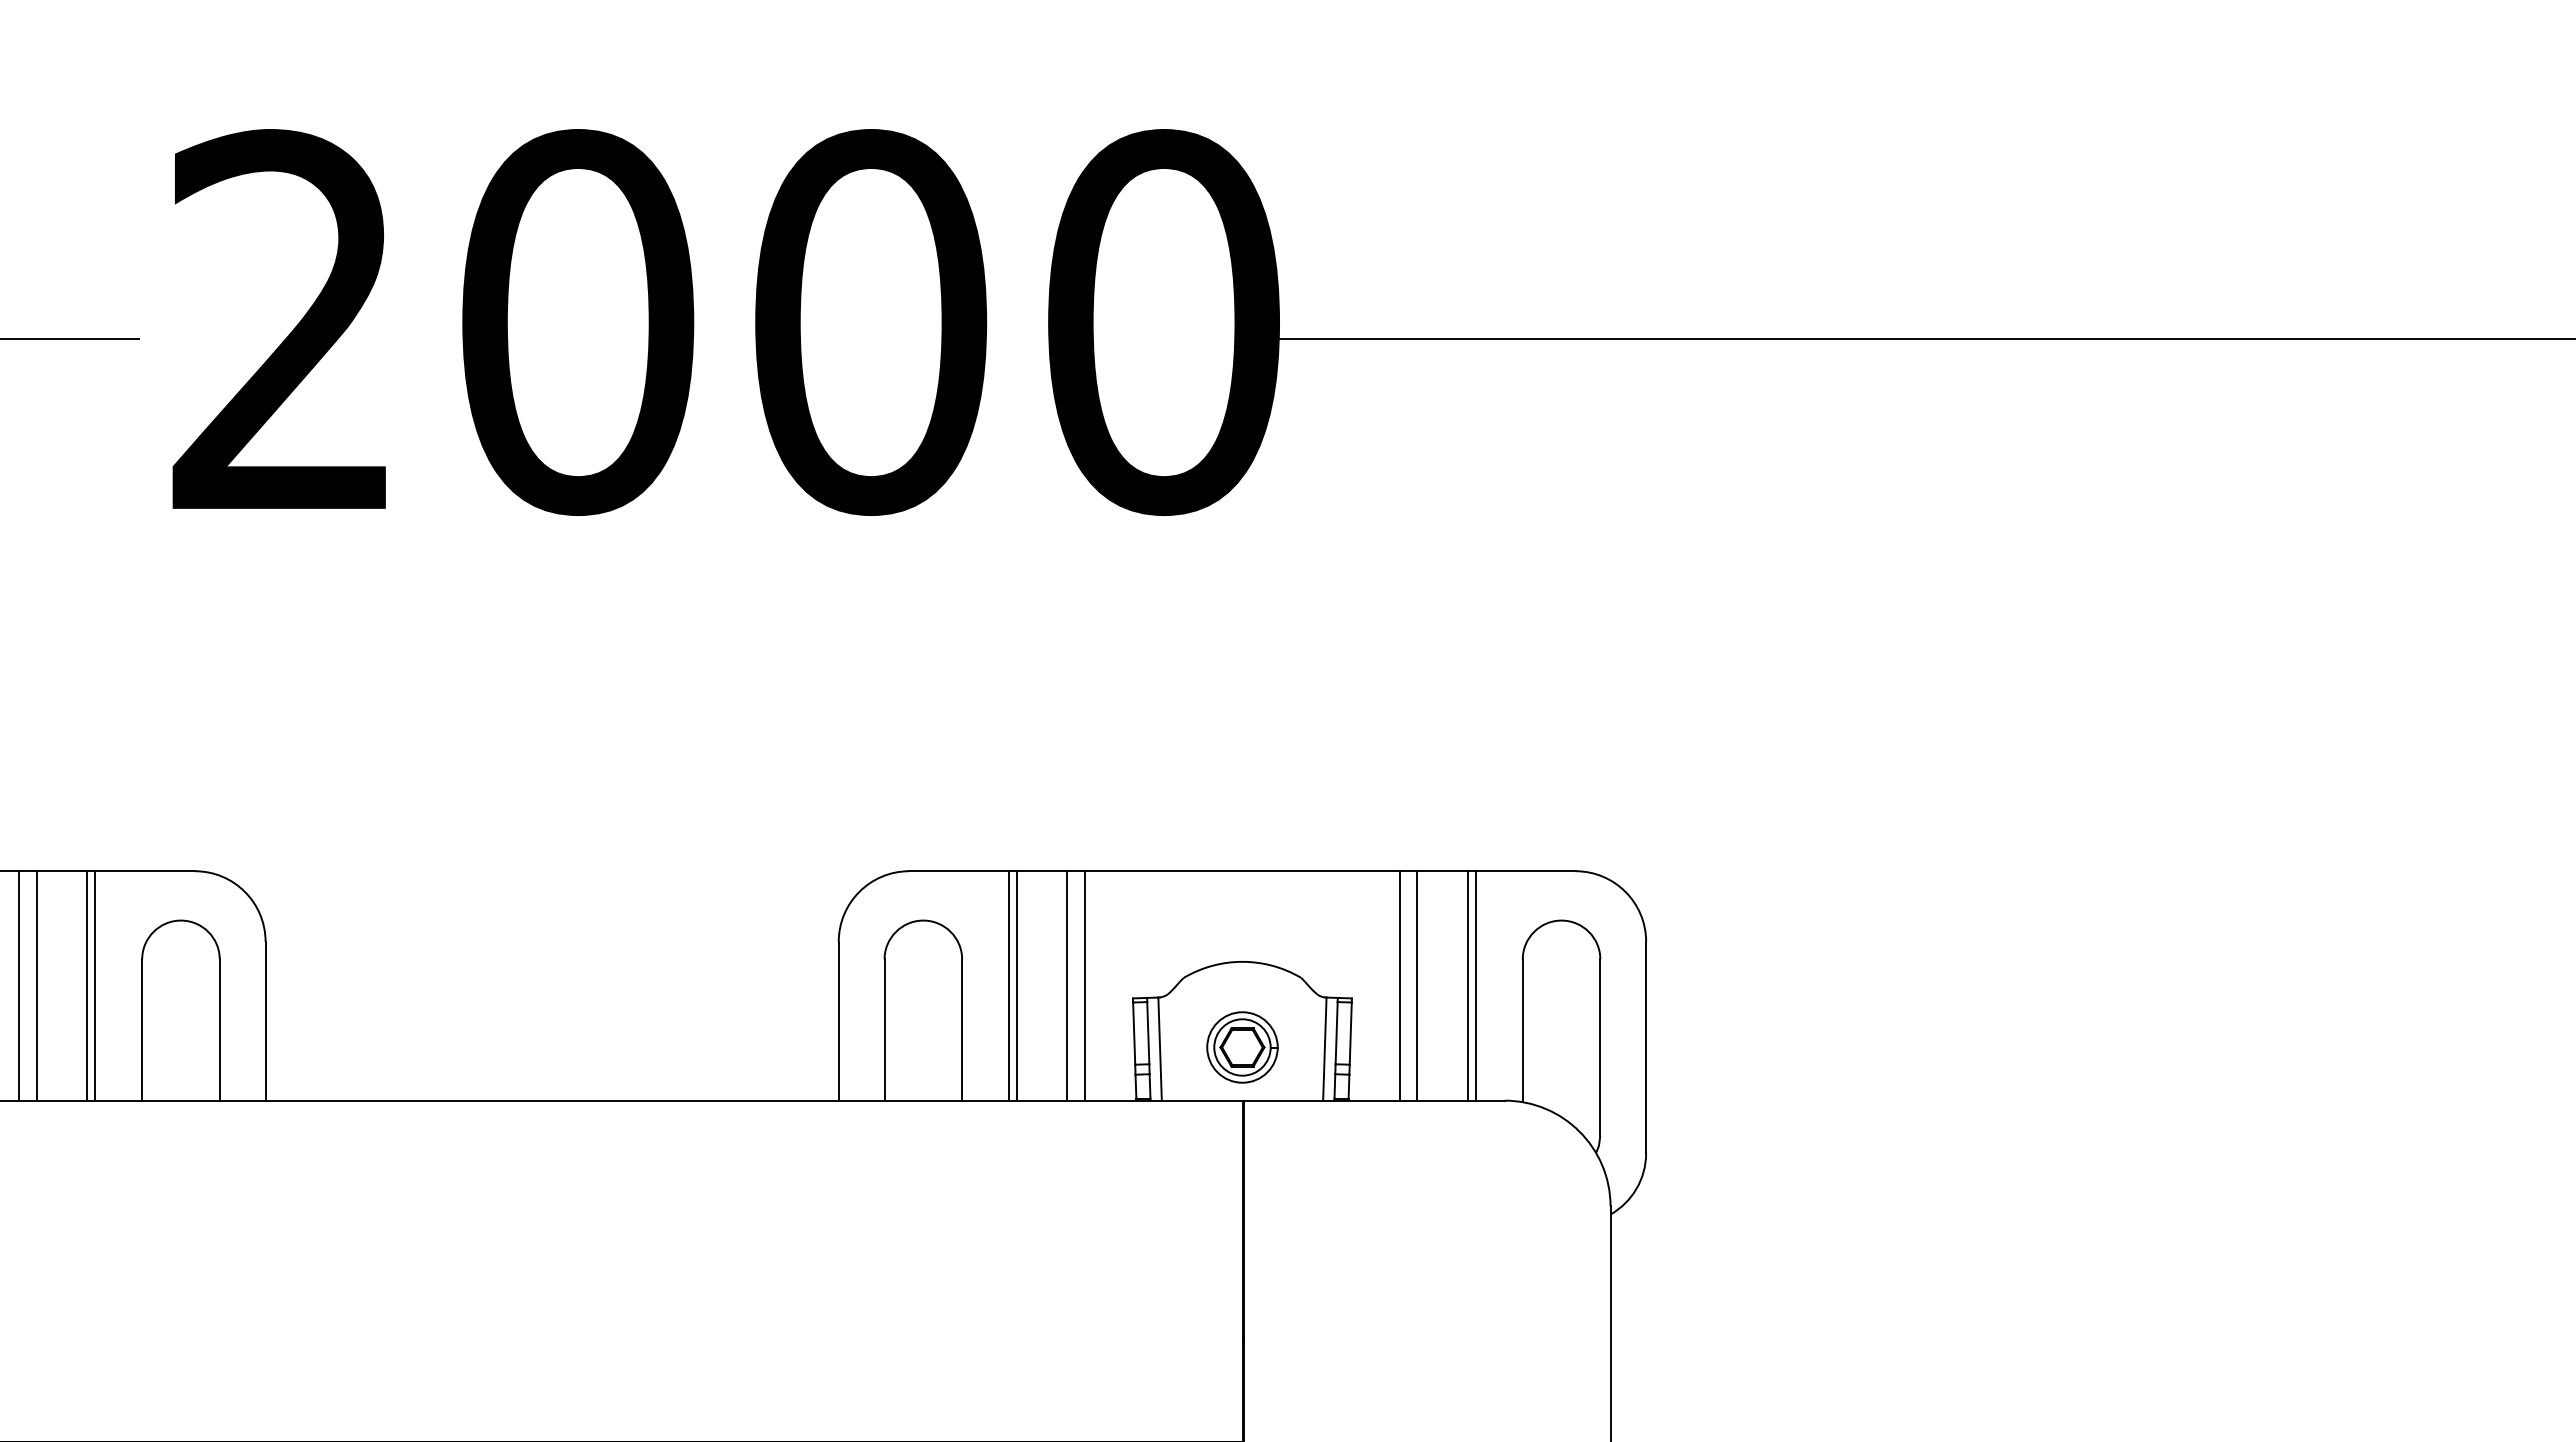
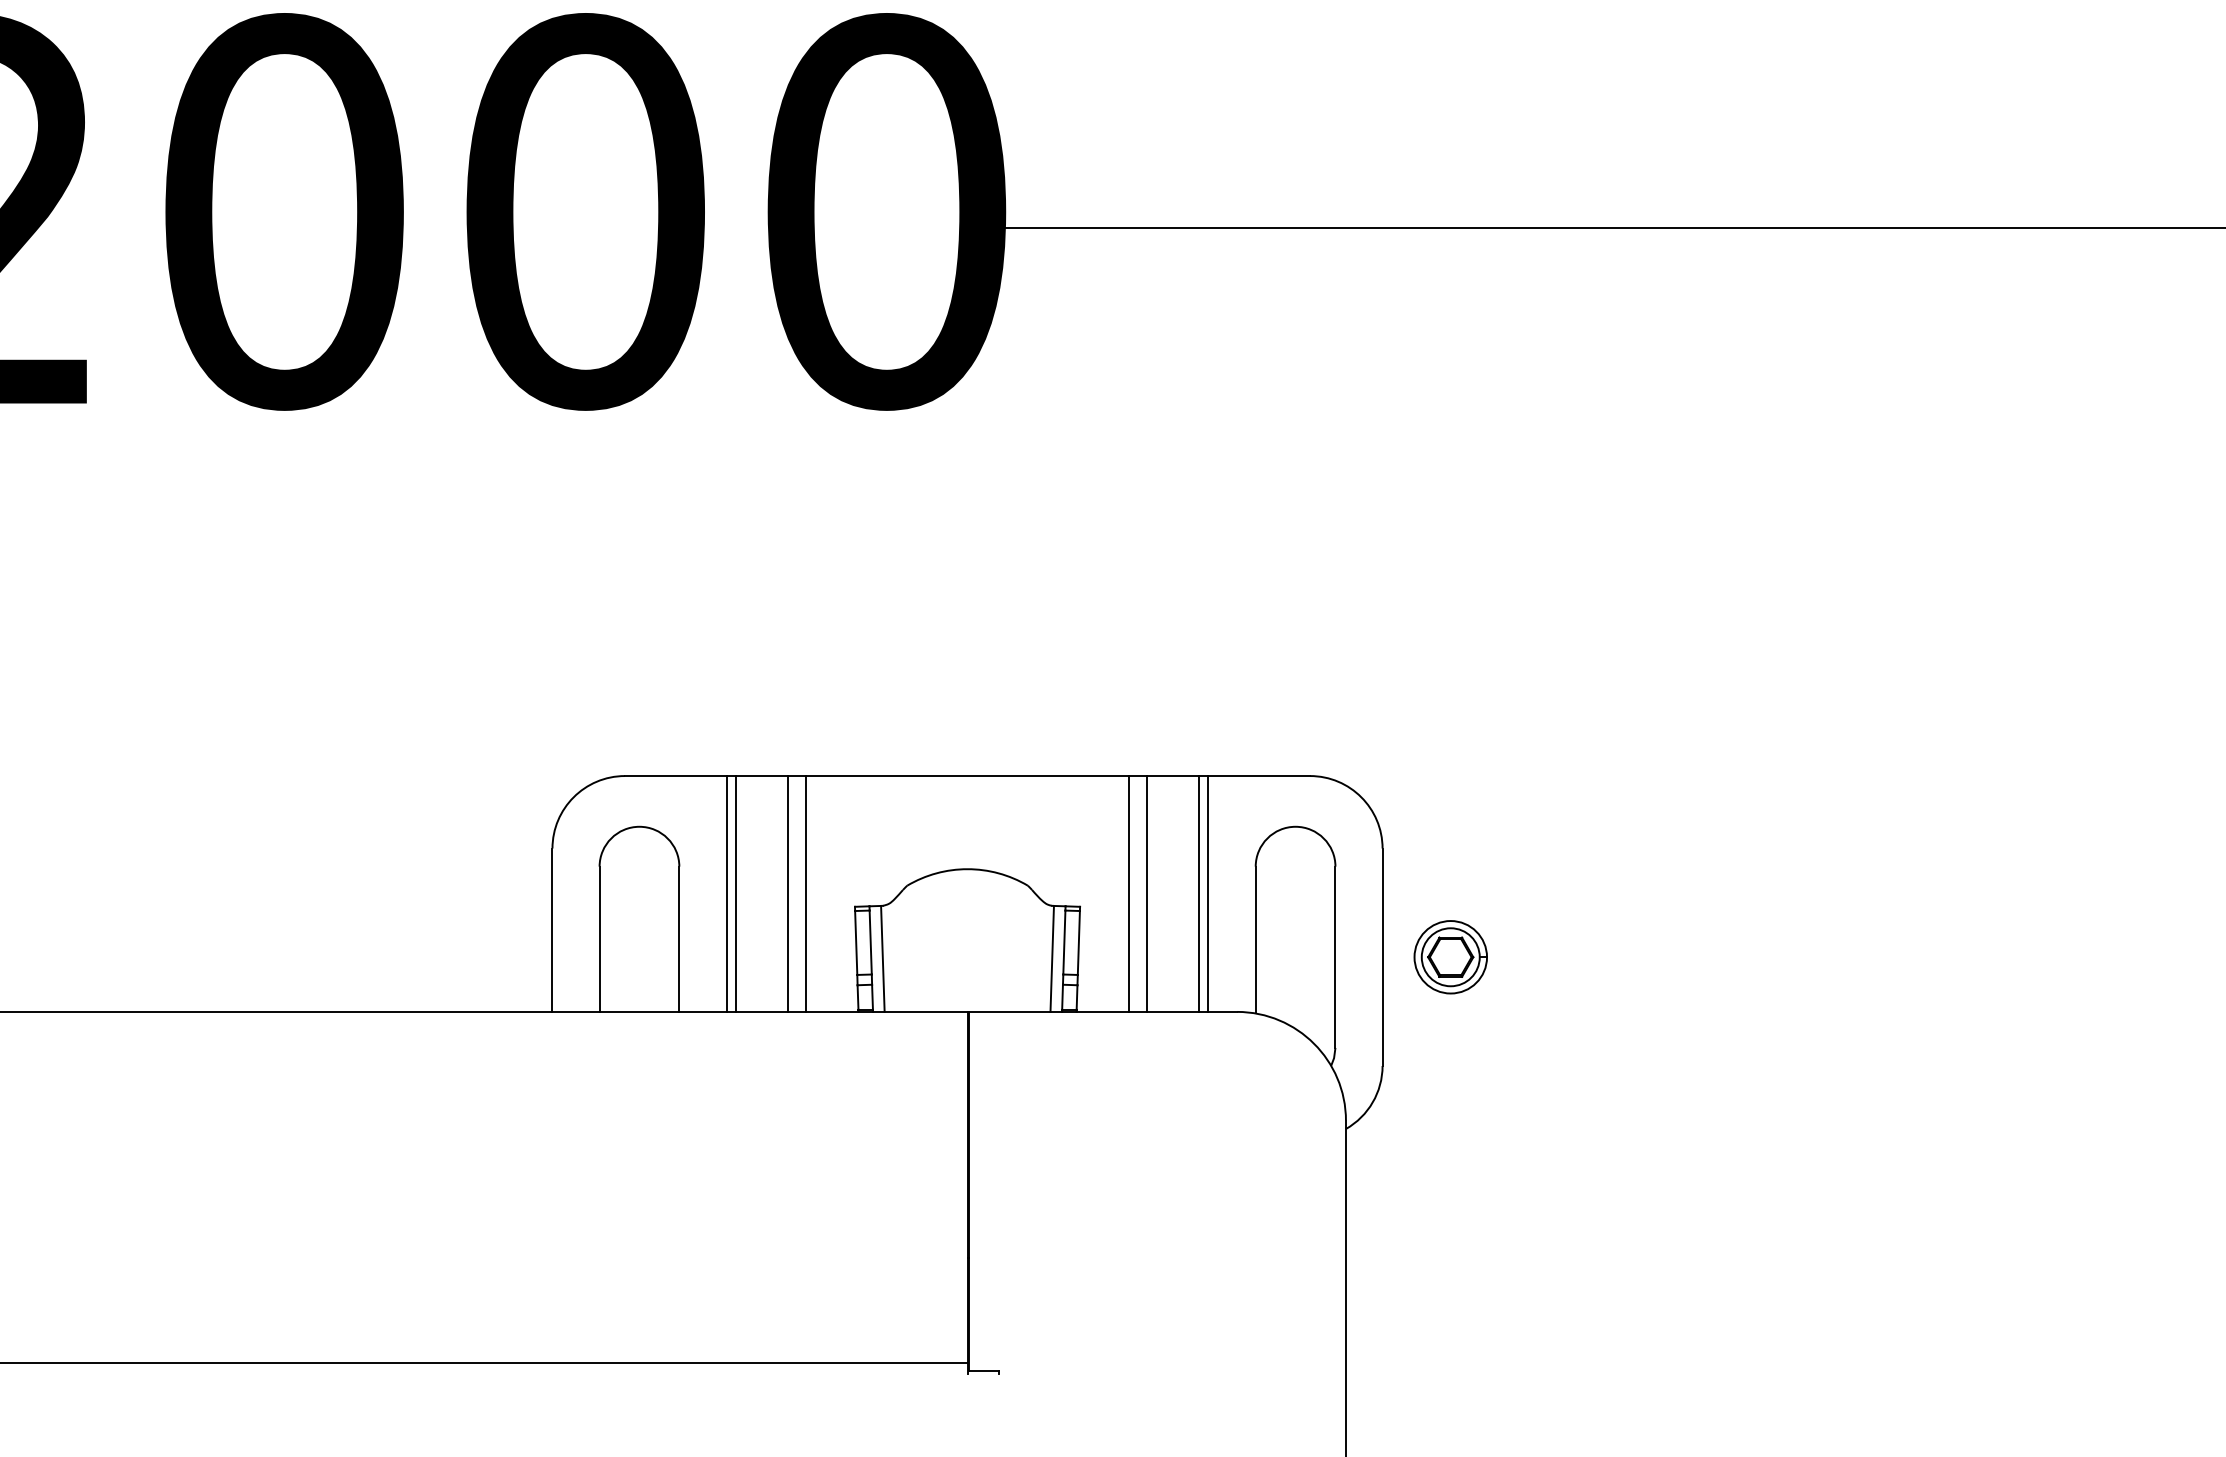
part: (1242, 1047) -> (1450, 957), moved

